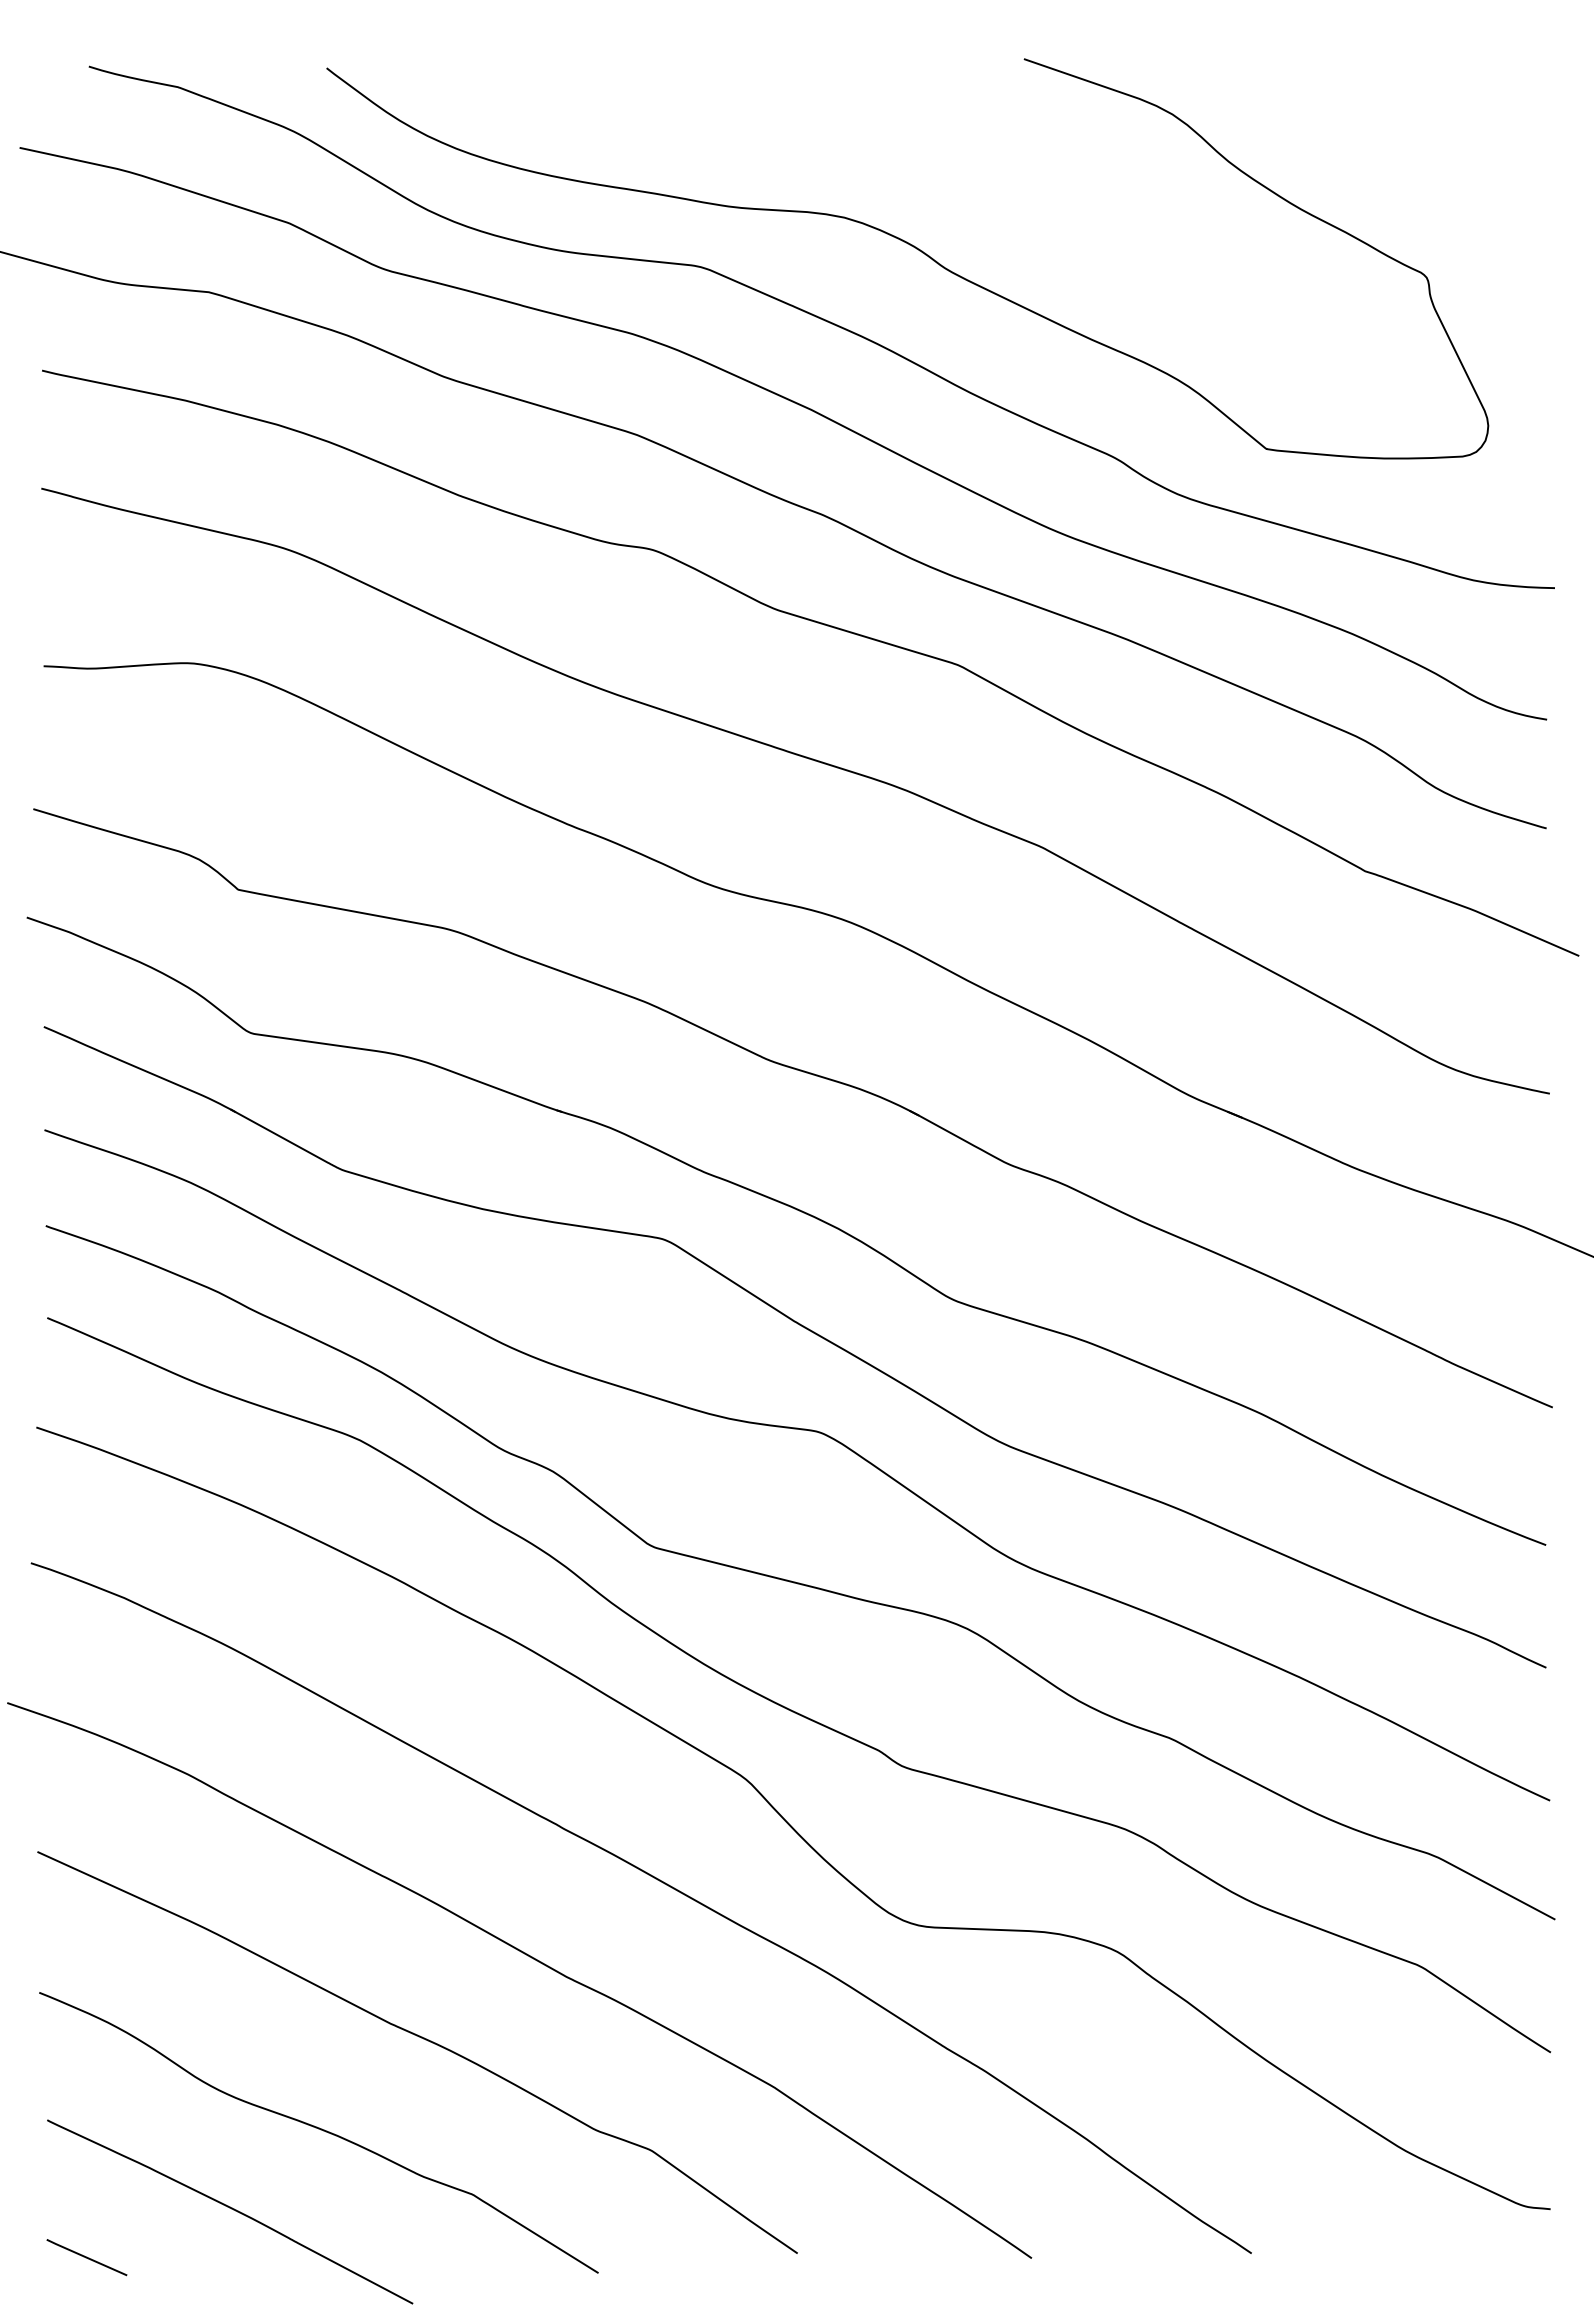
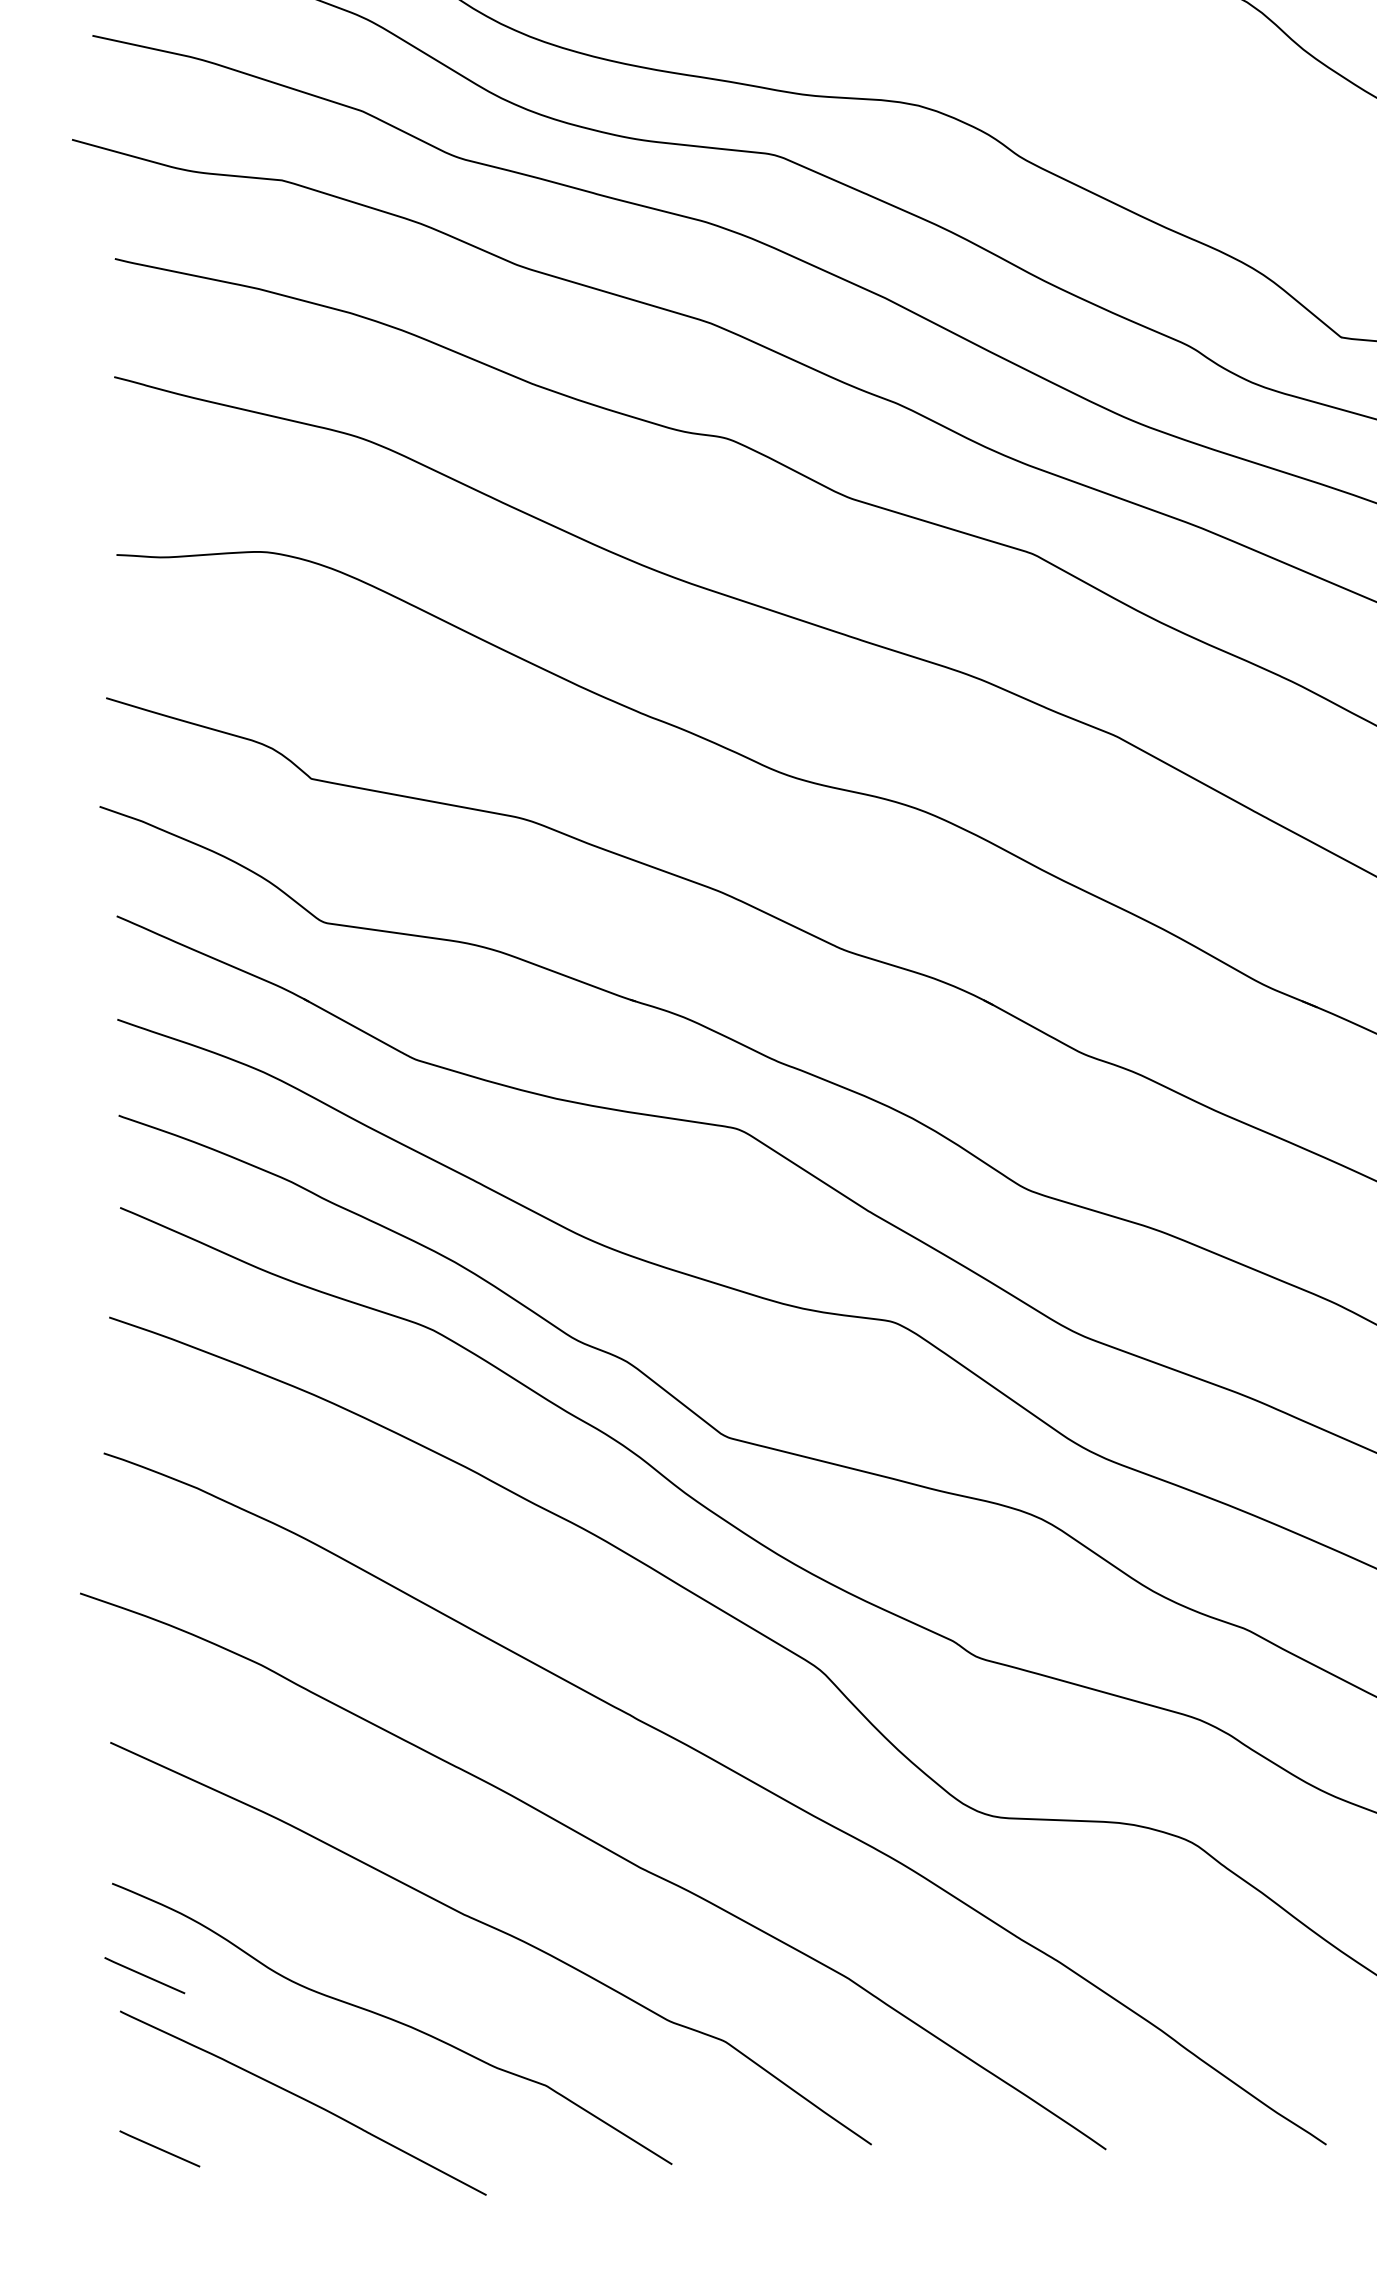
line: (71, 2084) -> (144, 1975), added

